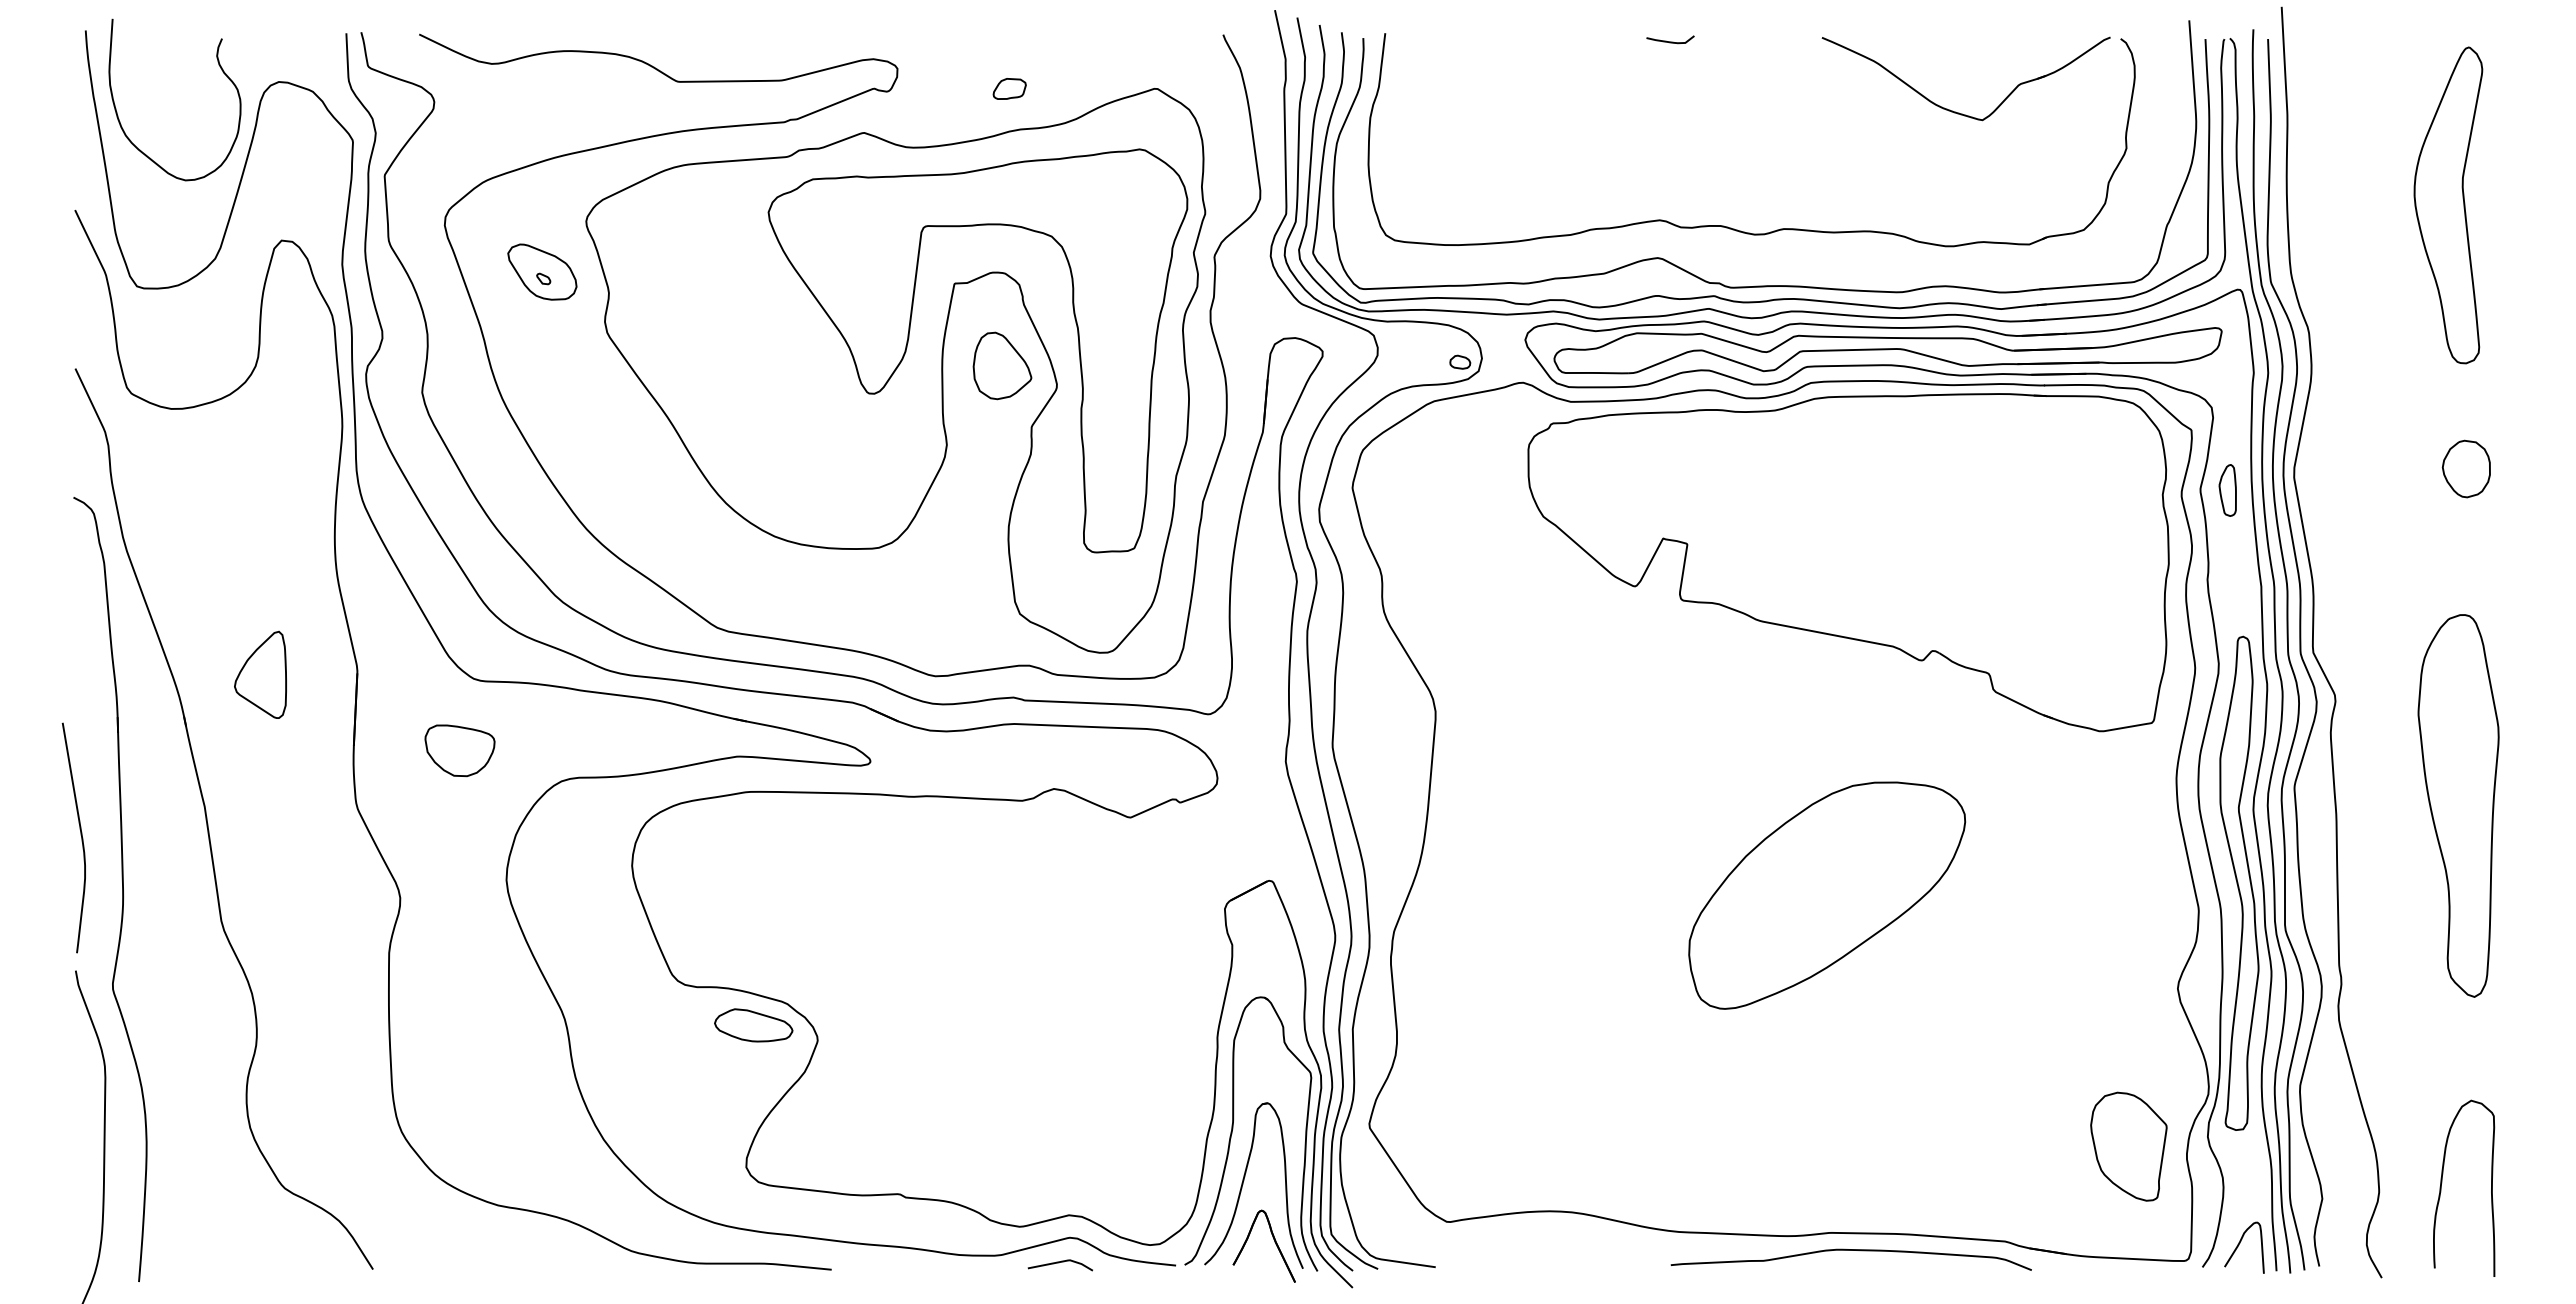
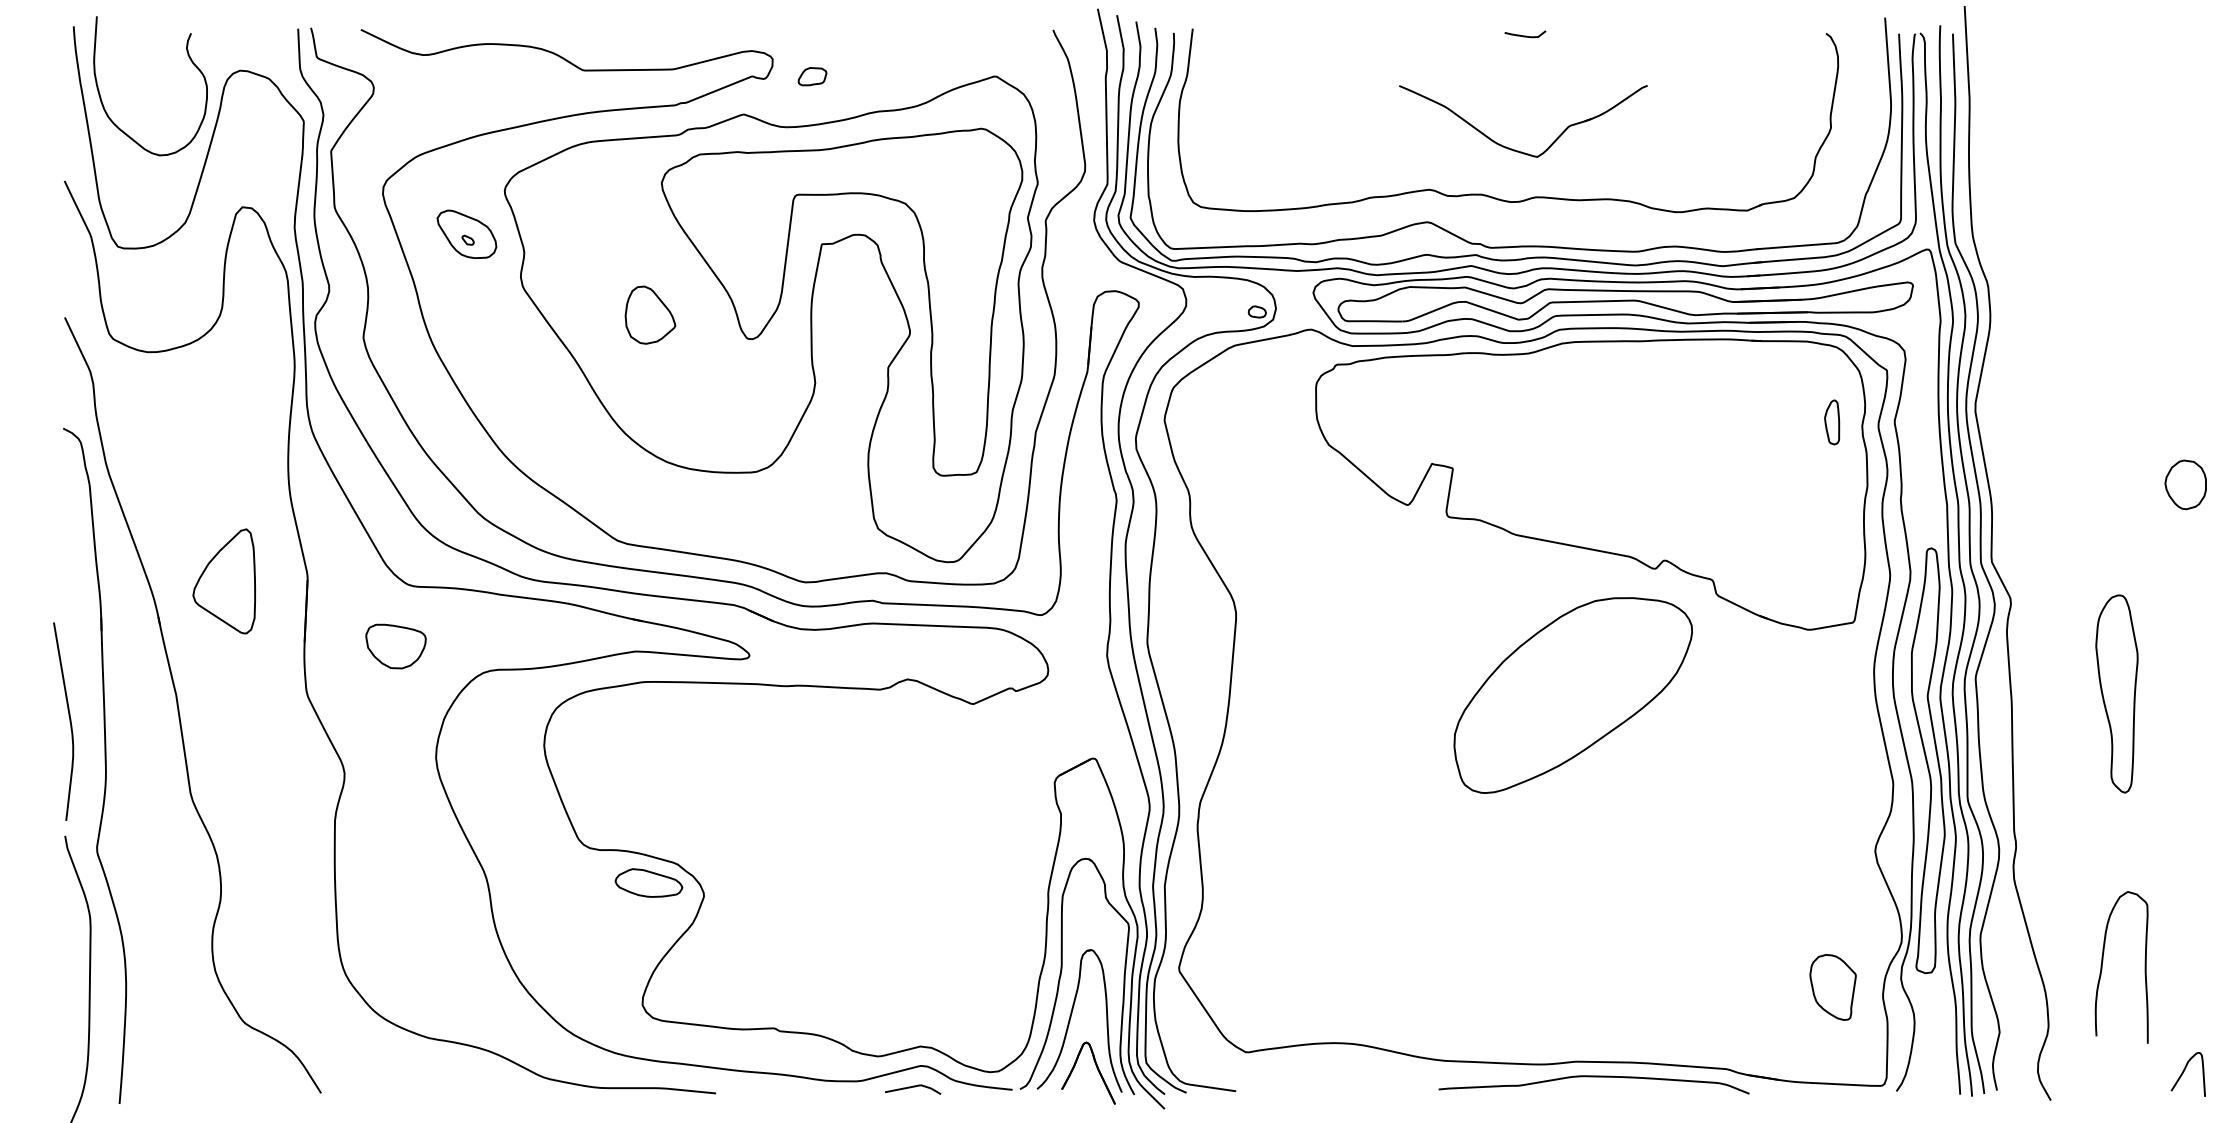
curve: (1670, 41) -> (1525, 35), moved
part: (1009, 88) -> (812, 76), moved
part: (1950, 109) -> (1509, 147), moved
part: (2448, 205) -> (2108, 177), removed
part: (1002, 365) -> (650, 314), moved
part: (2465, 468) -> (2184, 484), moved
part: (2227, 490) -> (1831, 422), moved
part: (260, 674) -> (224, 580), size x1.4
part: (2458, 805) -> (2116, 693), size x0.6
part: (1827, 895) -> (1573, 695), moved
part: (2128, 1146) -> (1832, 987), size x0.7
curve: (2442, 1183) -> (2103, 963), moved
curve: (2239, 1245) -> (2184, 1072), moved

